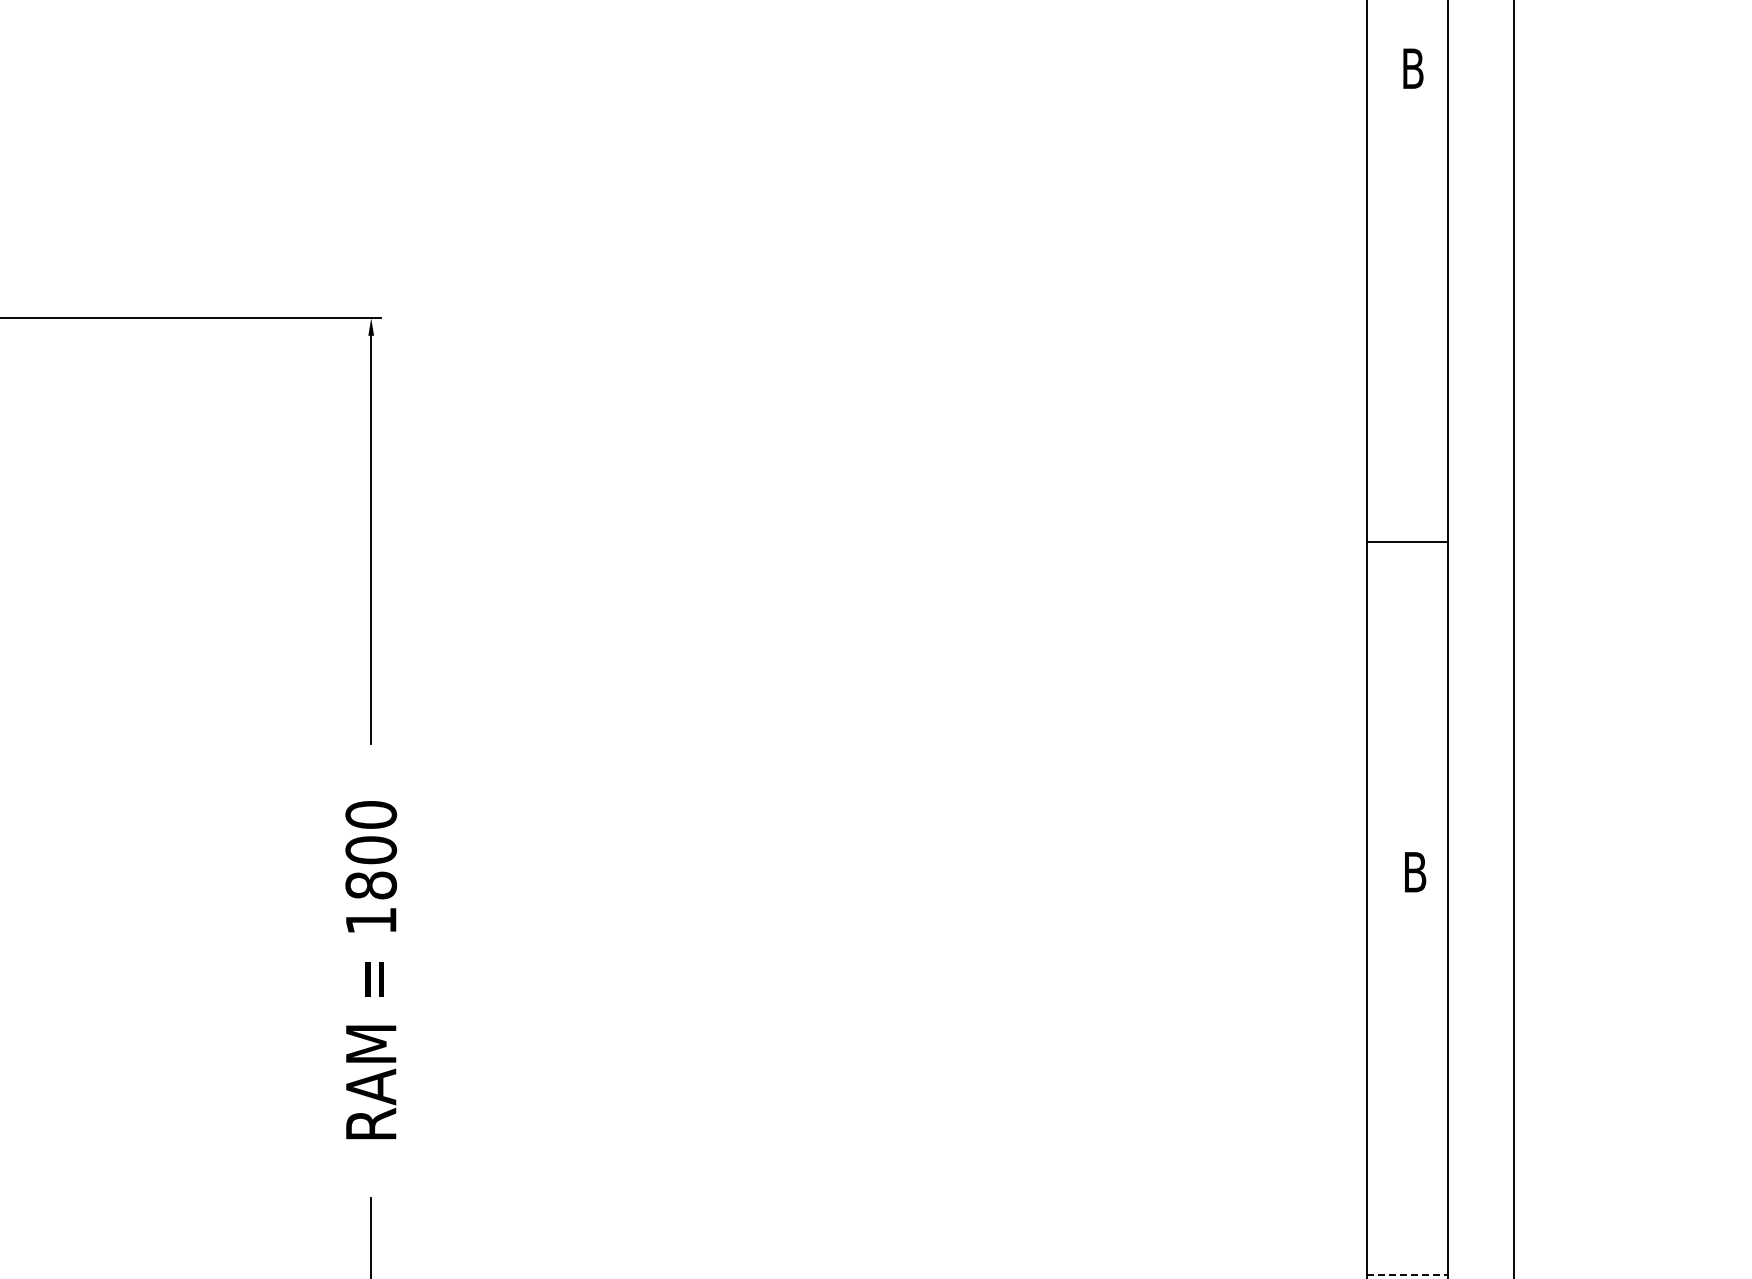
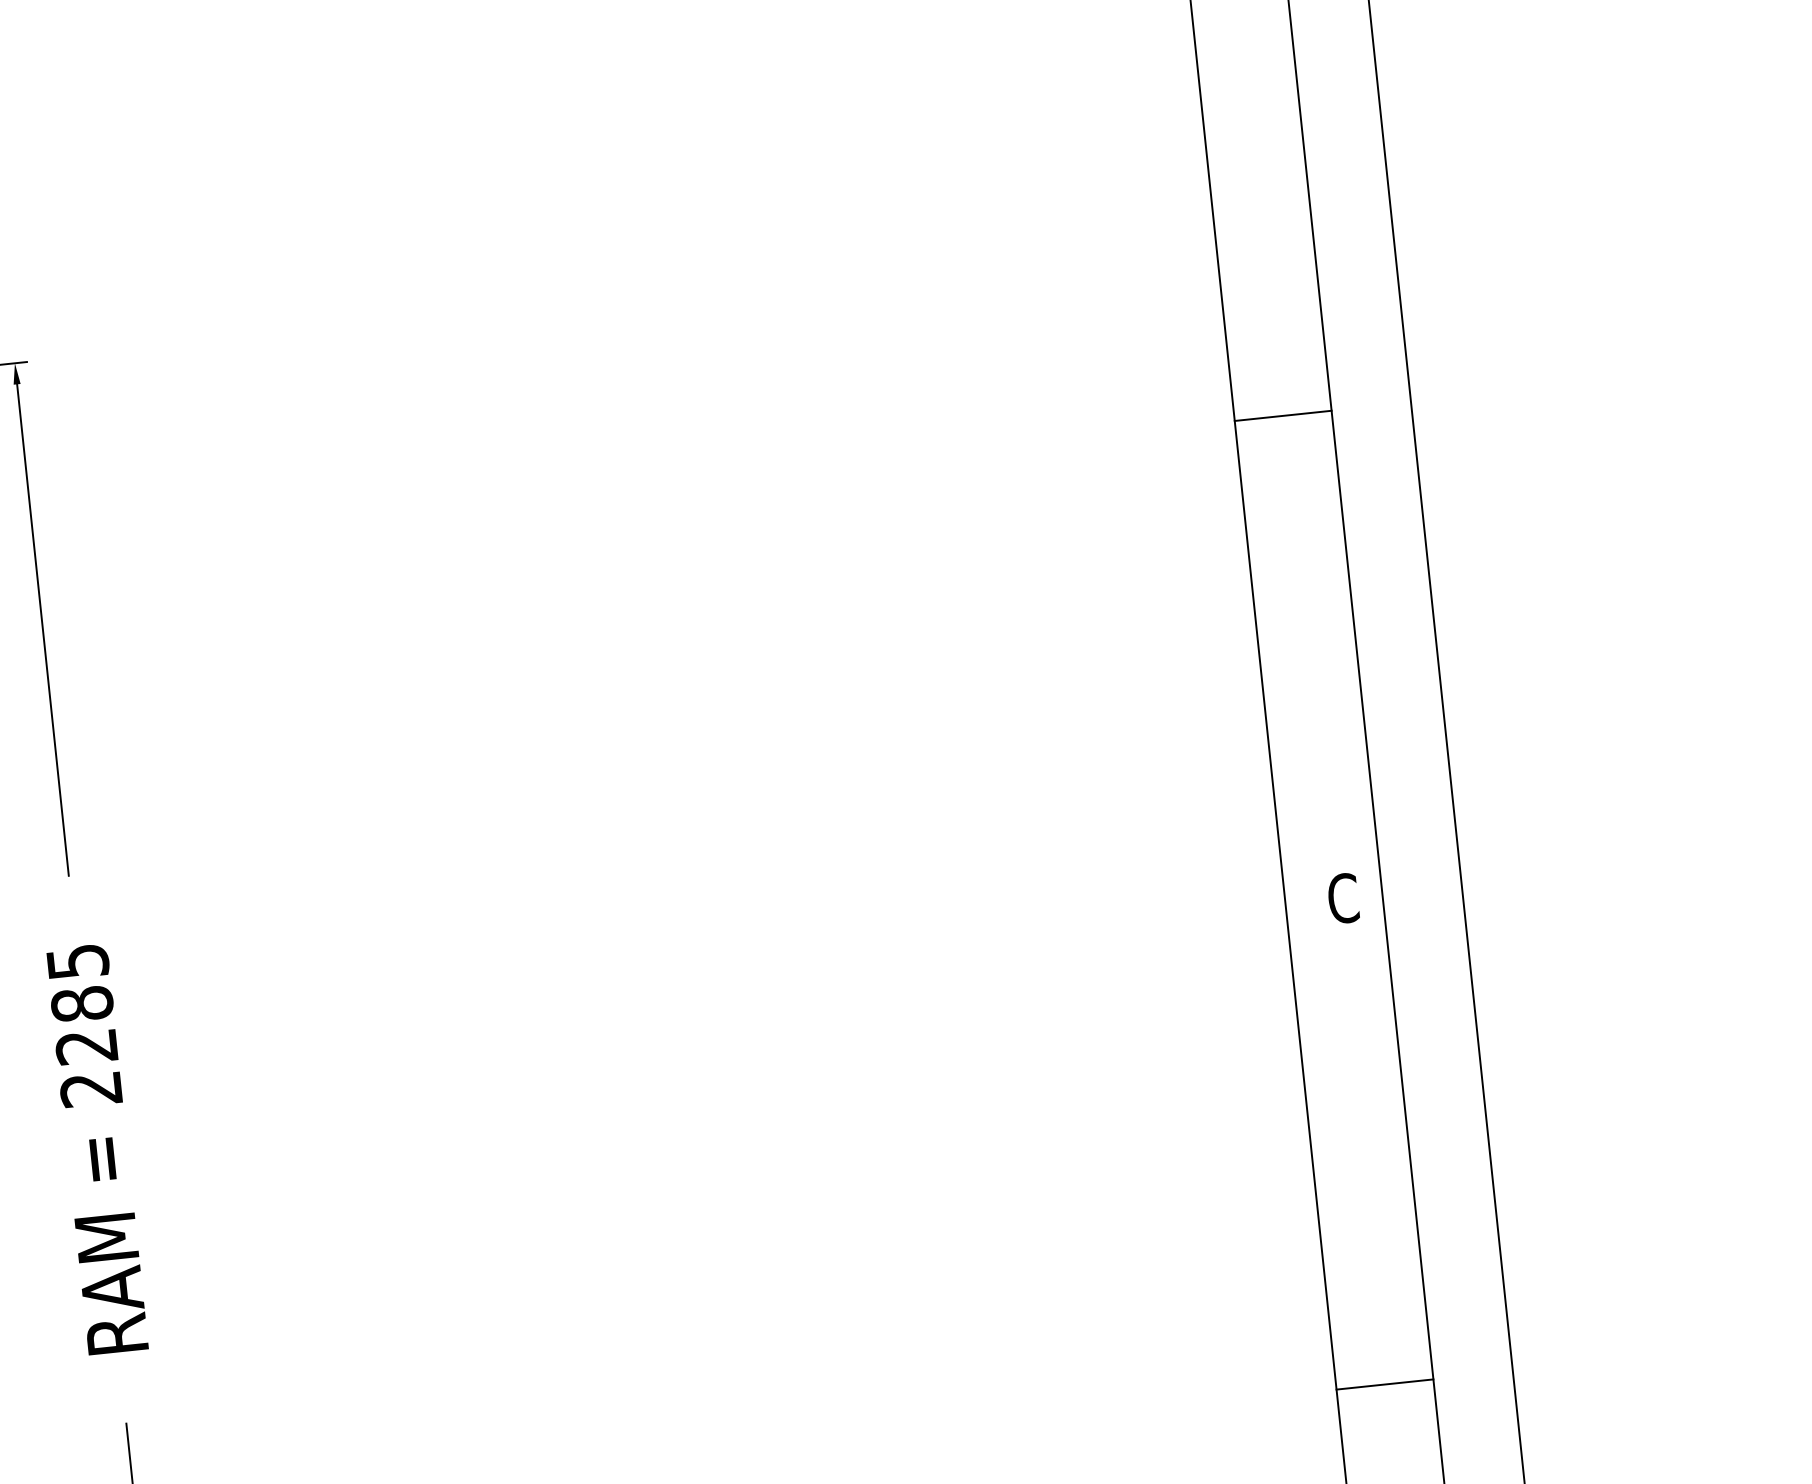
line: (1407, 541) -> (1282, 415), moved
text: (371, 867) -> (84, 1025), 1800 -> 2285
text: (1415, 872) -> (1343, 898), B -> C
line: (1408, 1274) -> (1386, 1384), dashed -> solid

